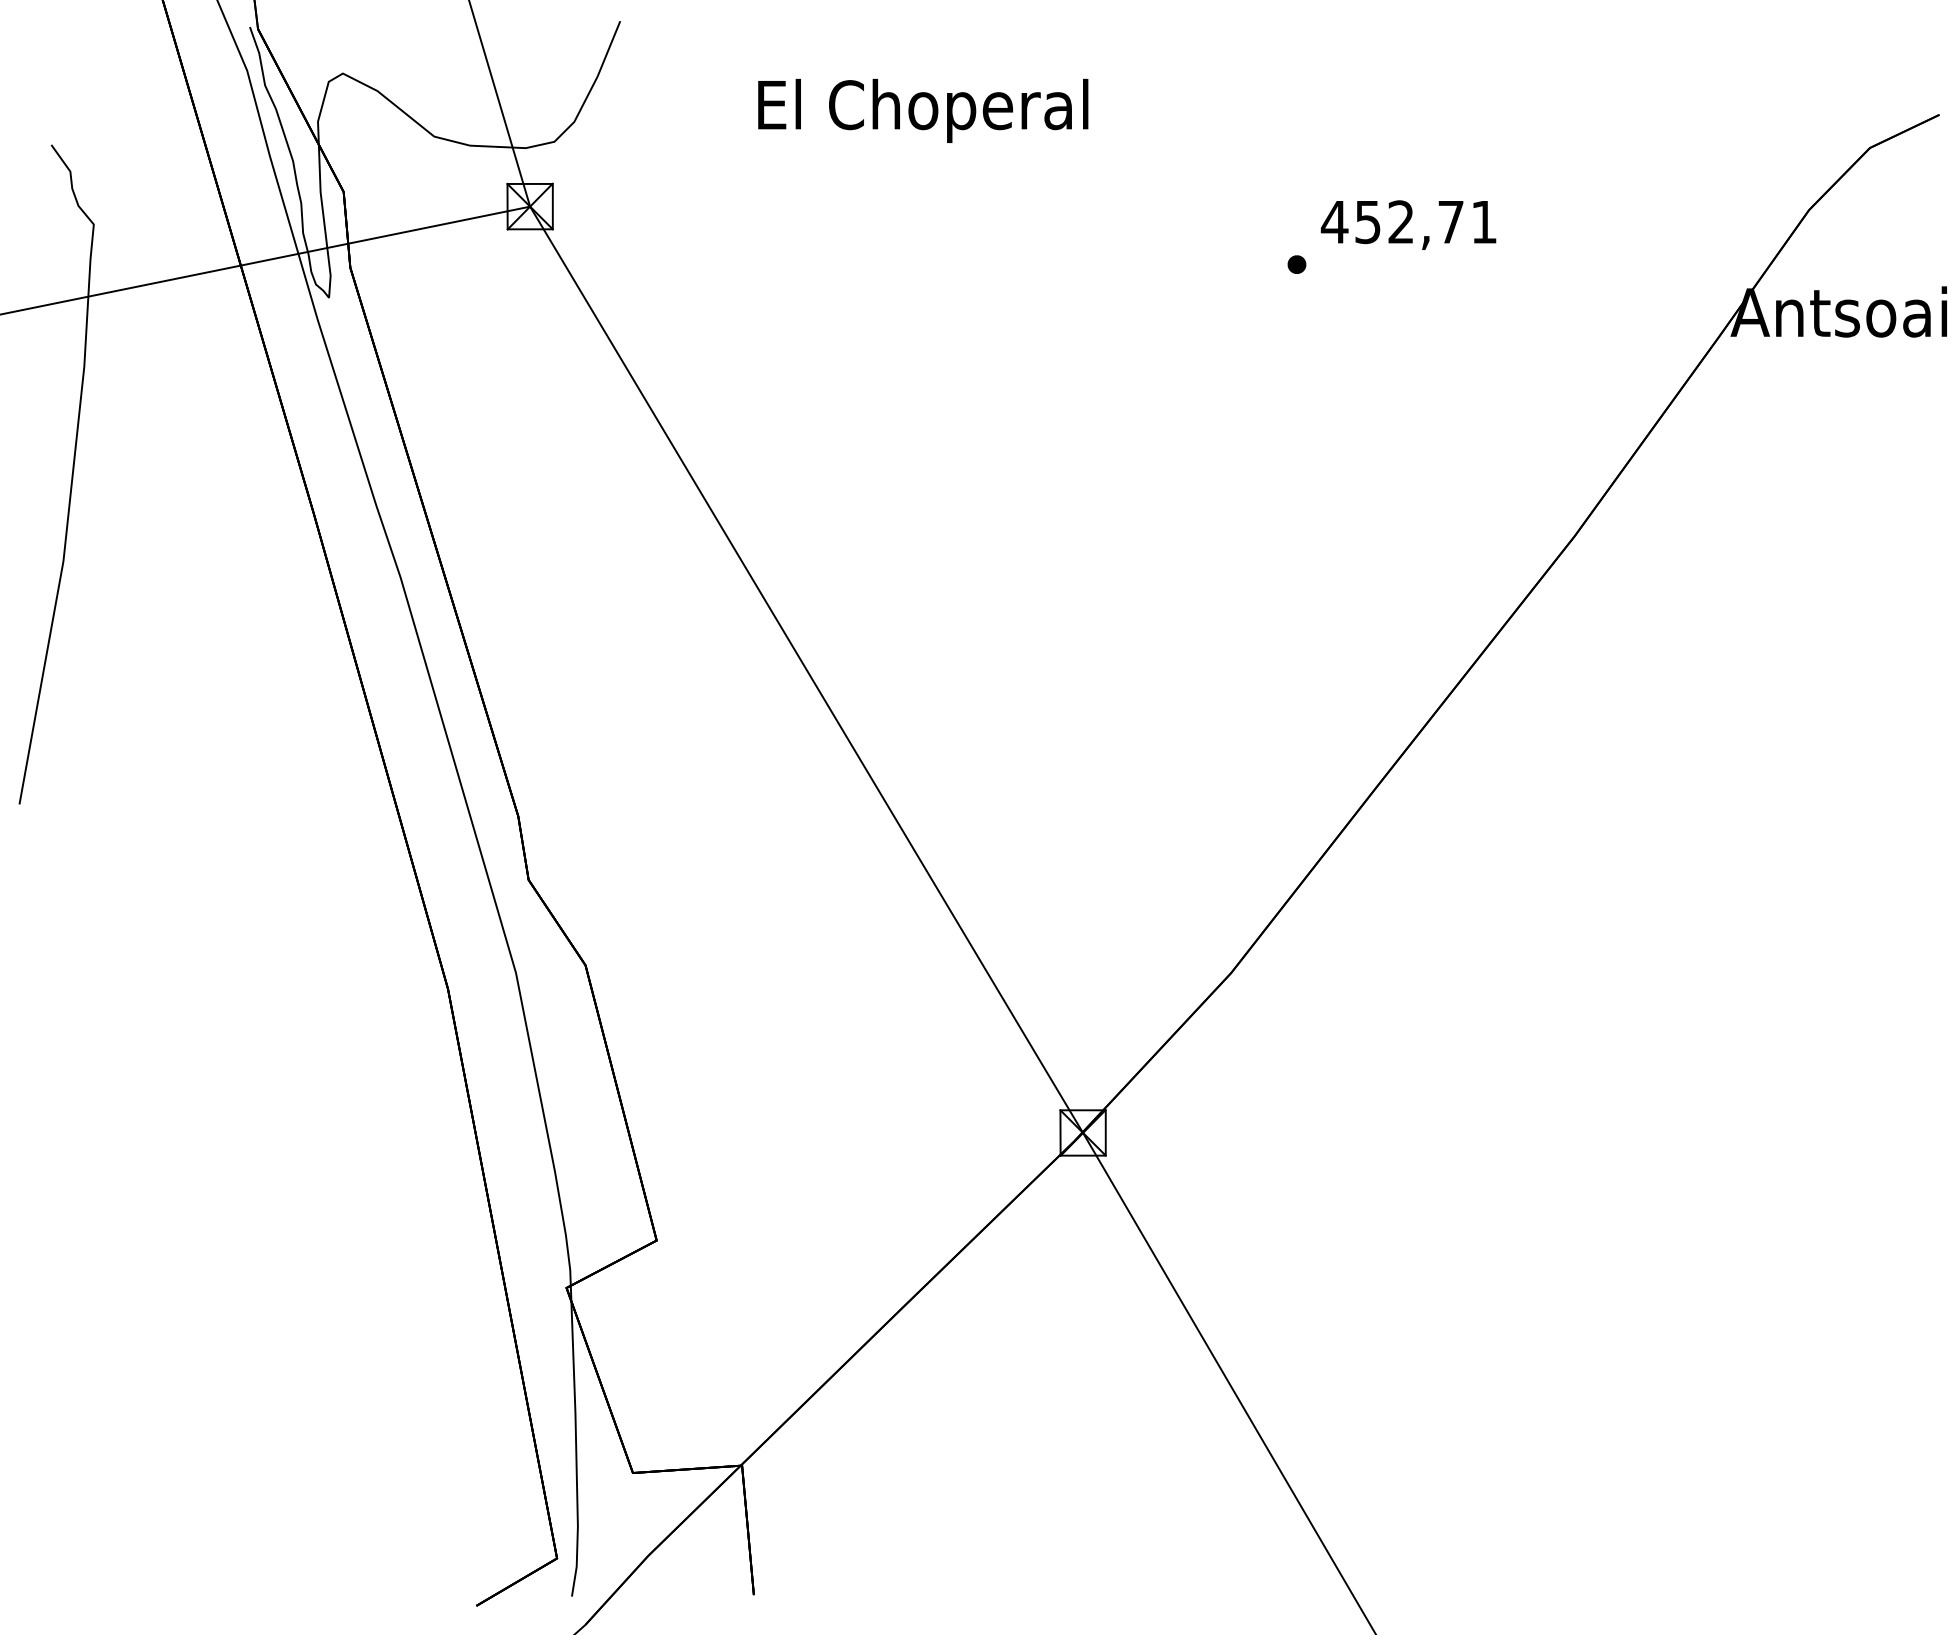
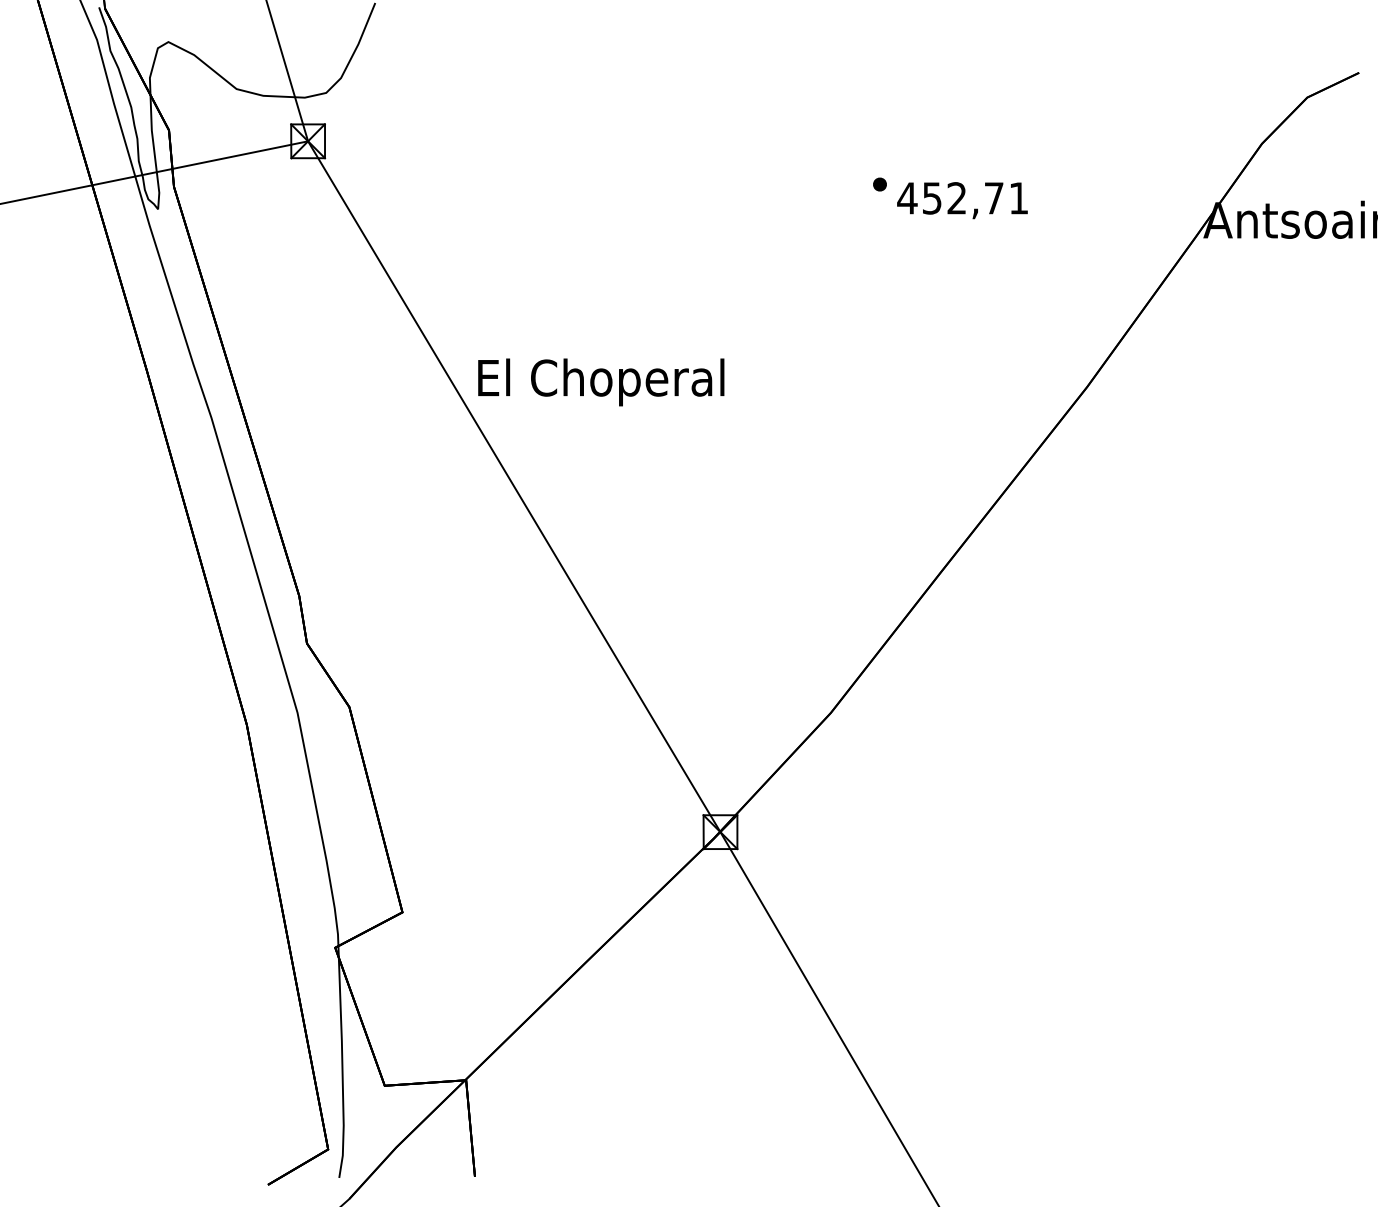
text: (923, 110) -> (601, 382), moved
text: (1408, 224) -> (962, 200), moved

